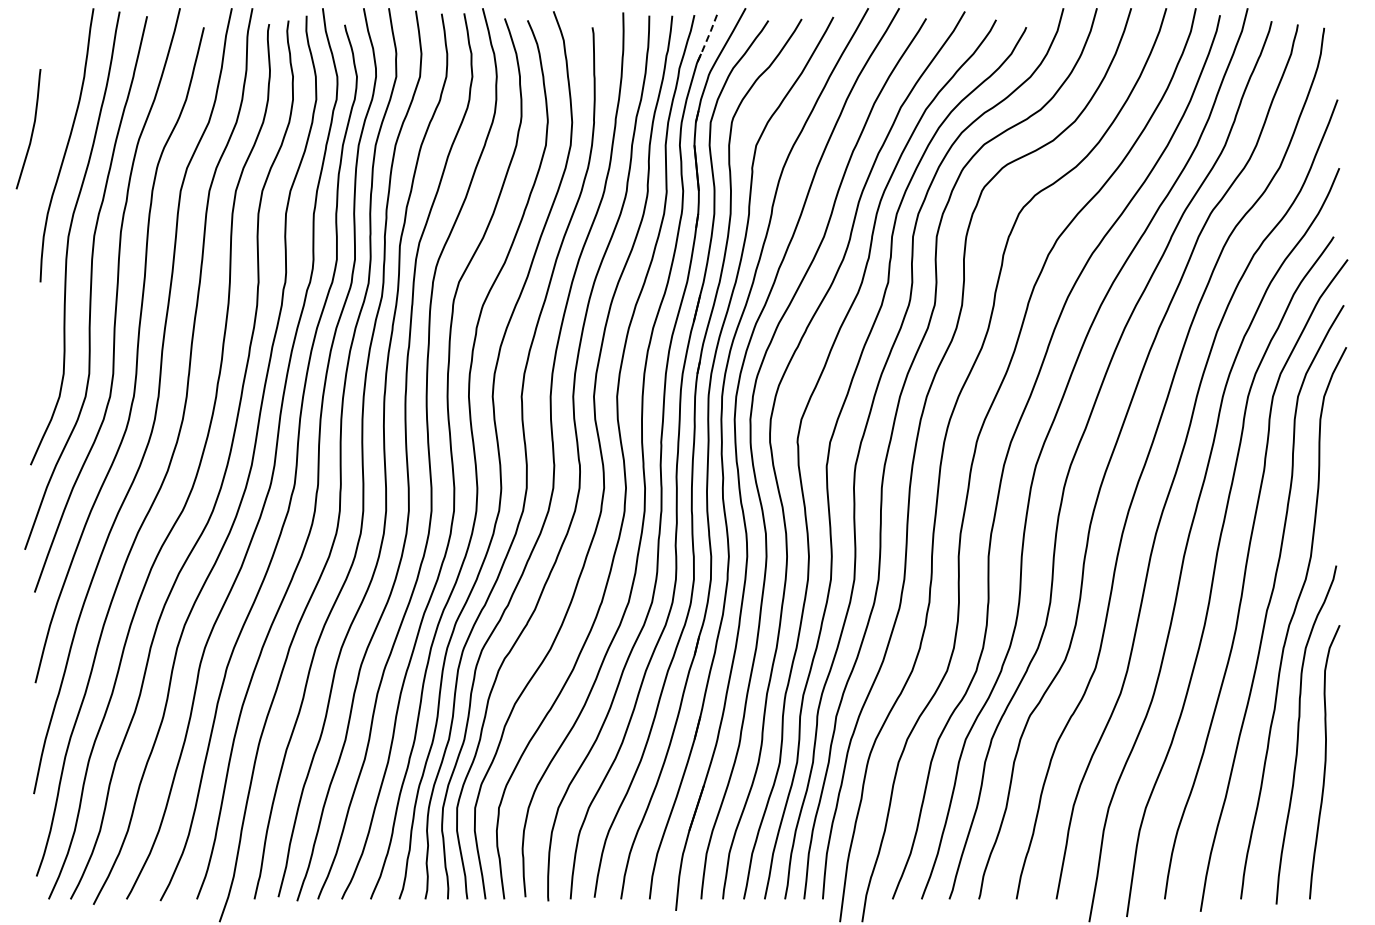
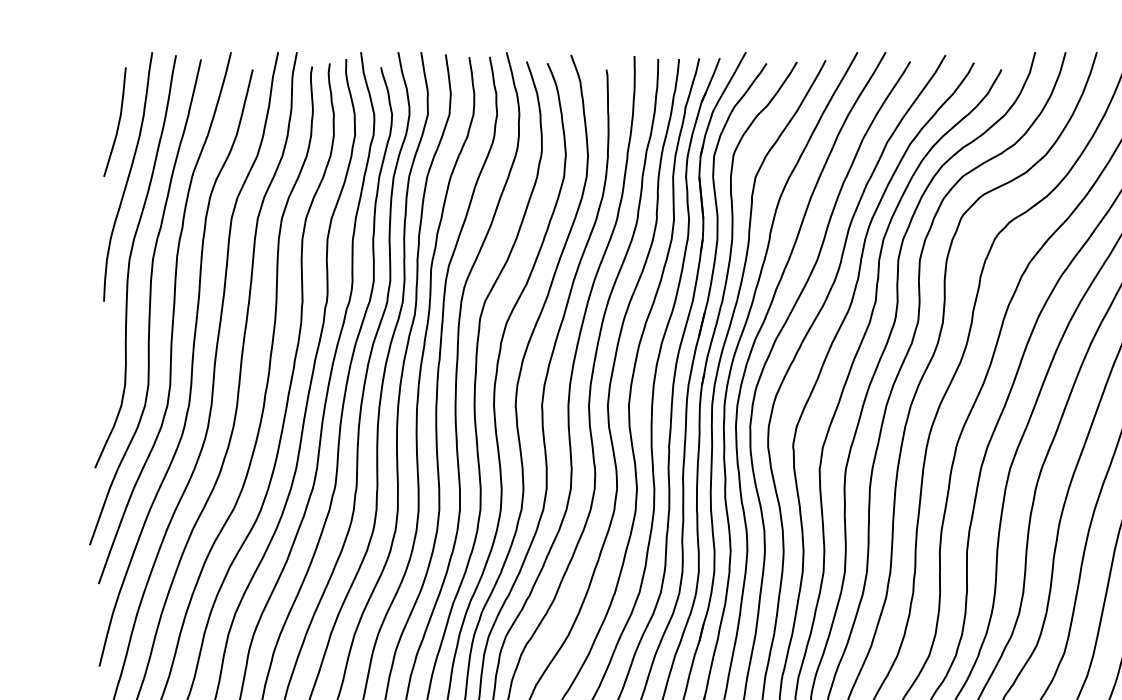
line: (707, 39) -> (711, 80), dashed -> solid
curve: (31, 131) -> (117, 124), moved

